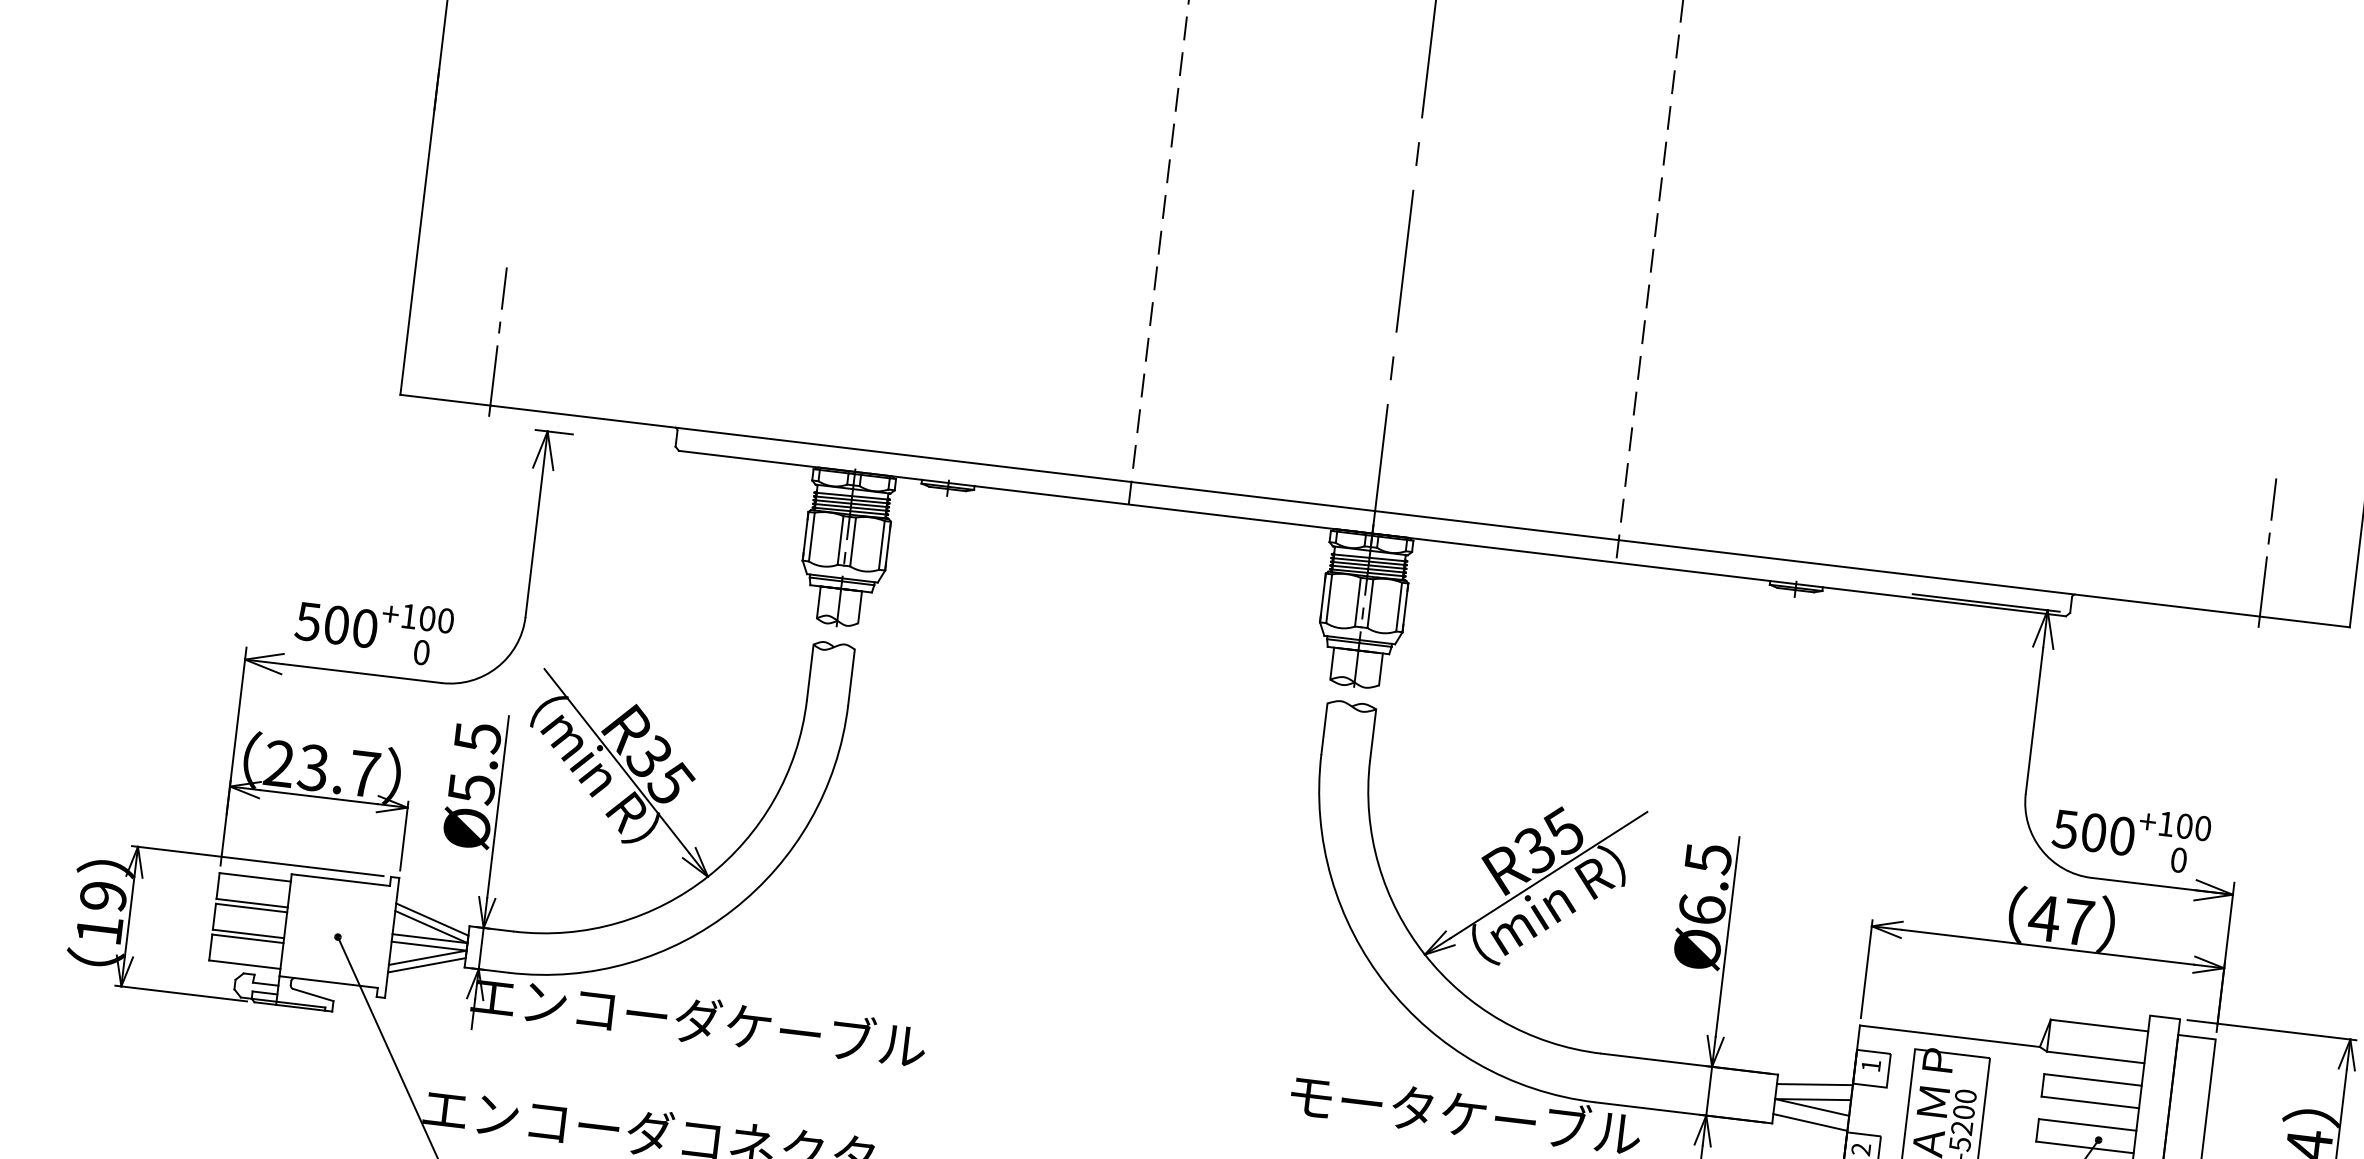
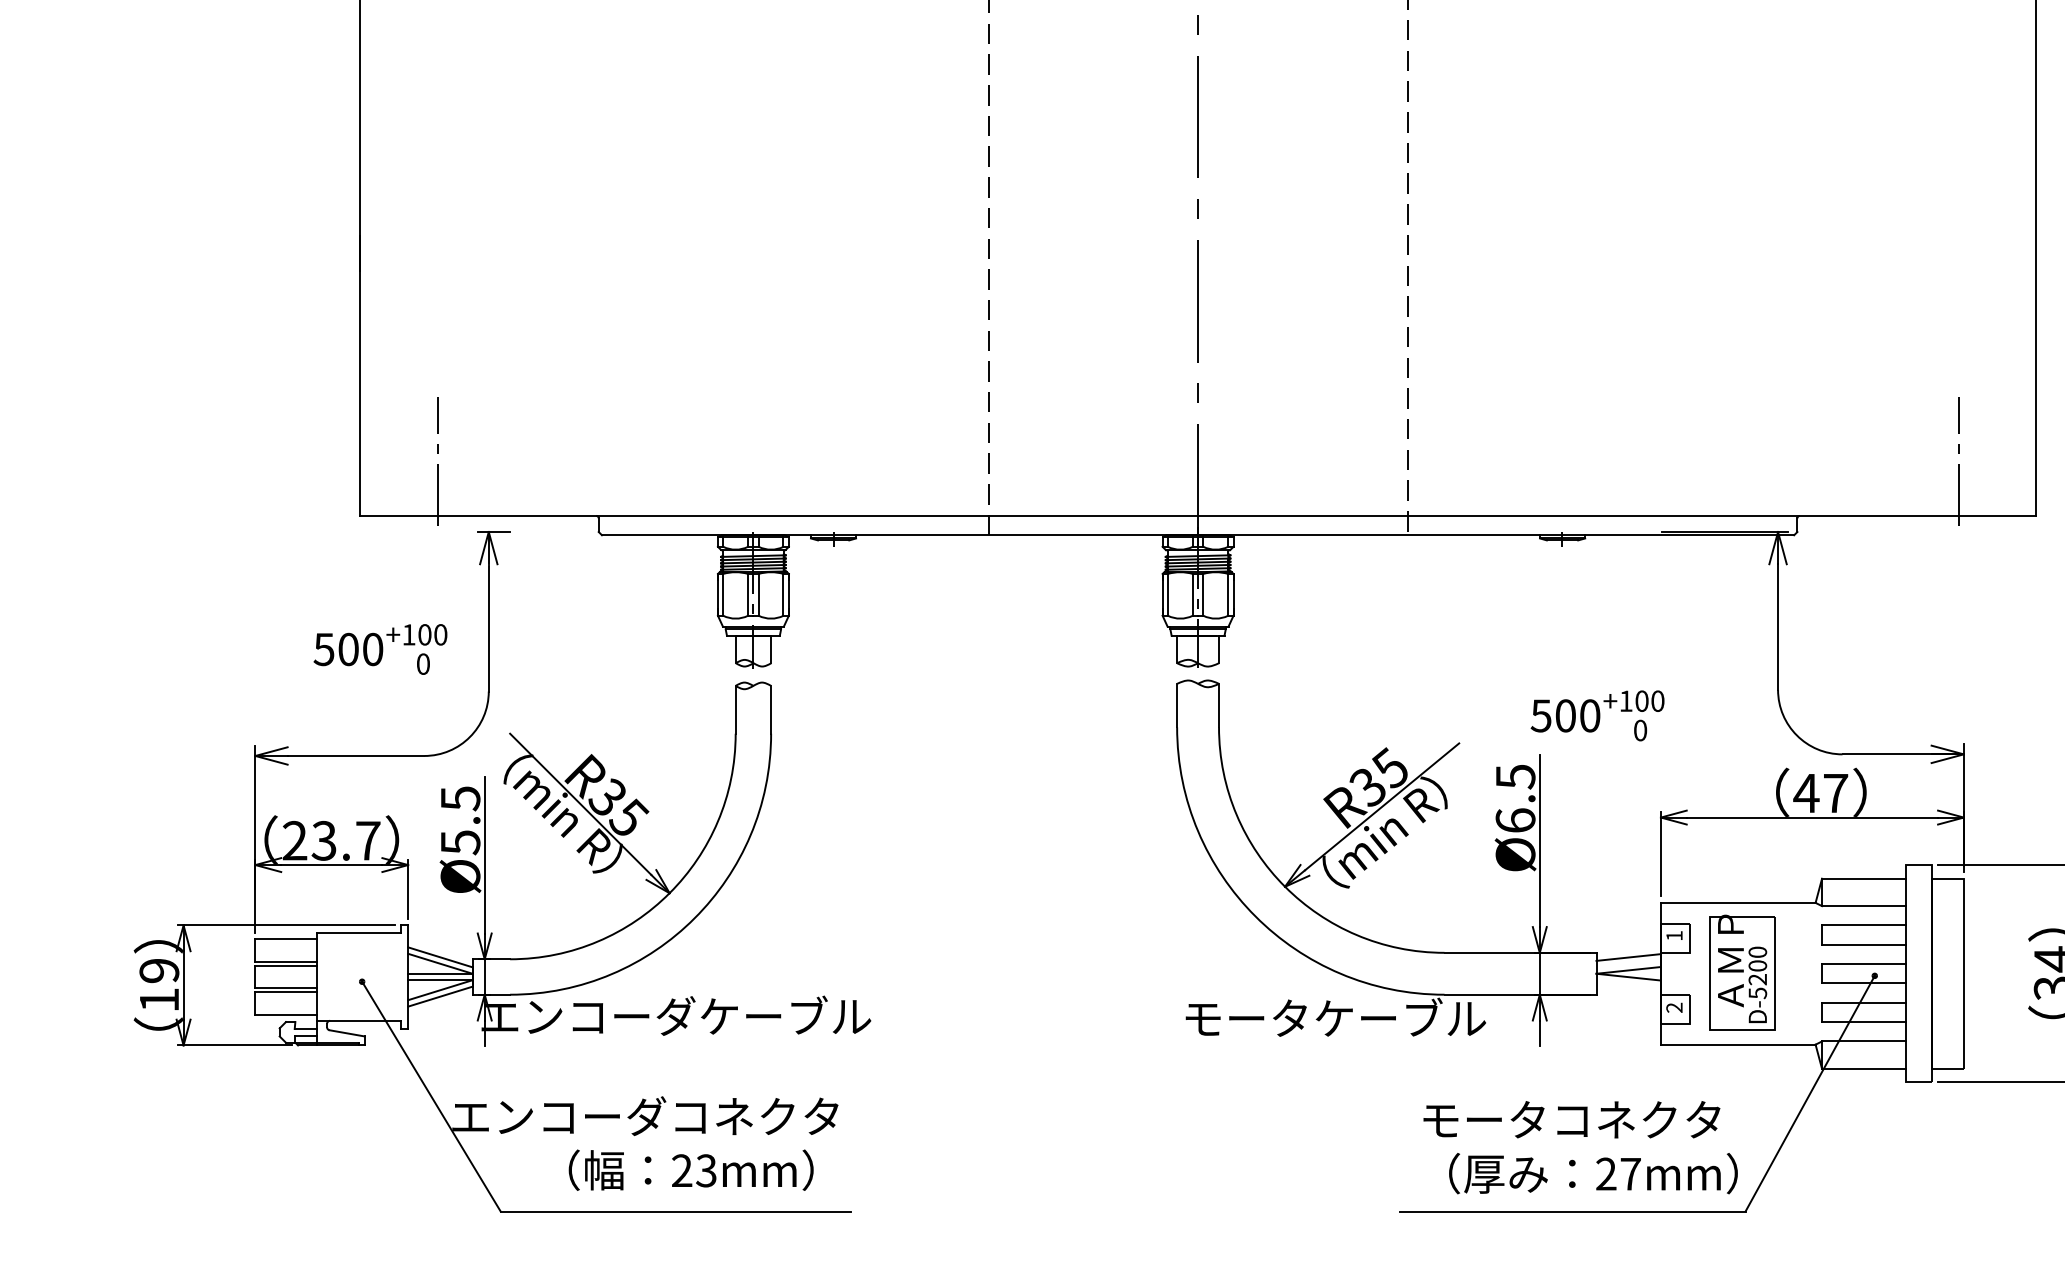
text: (373, 629) -> (380, 649), moved
text: (2130, 836) -> (1597, 715), moved
line: (1810, 1121) -> (1628, 989), removed

